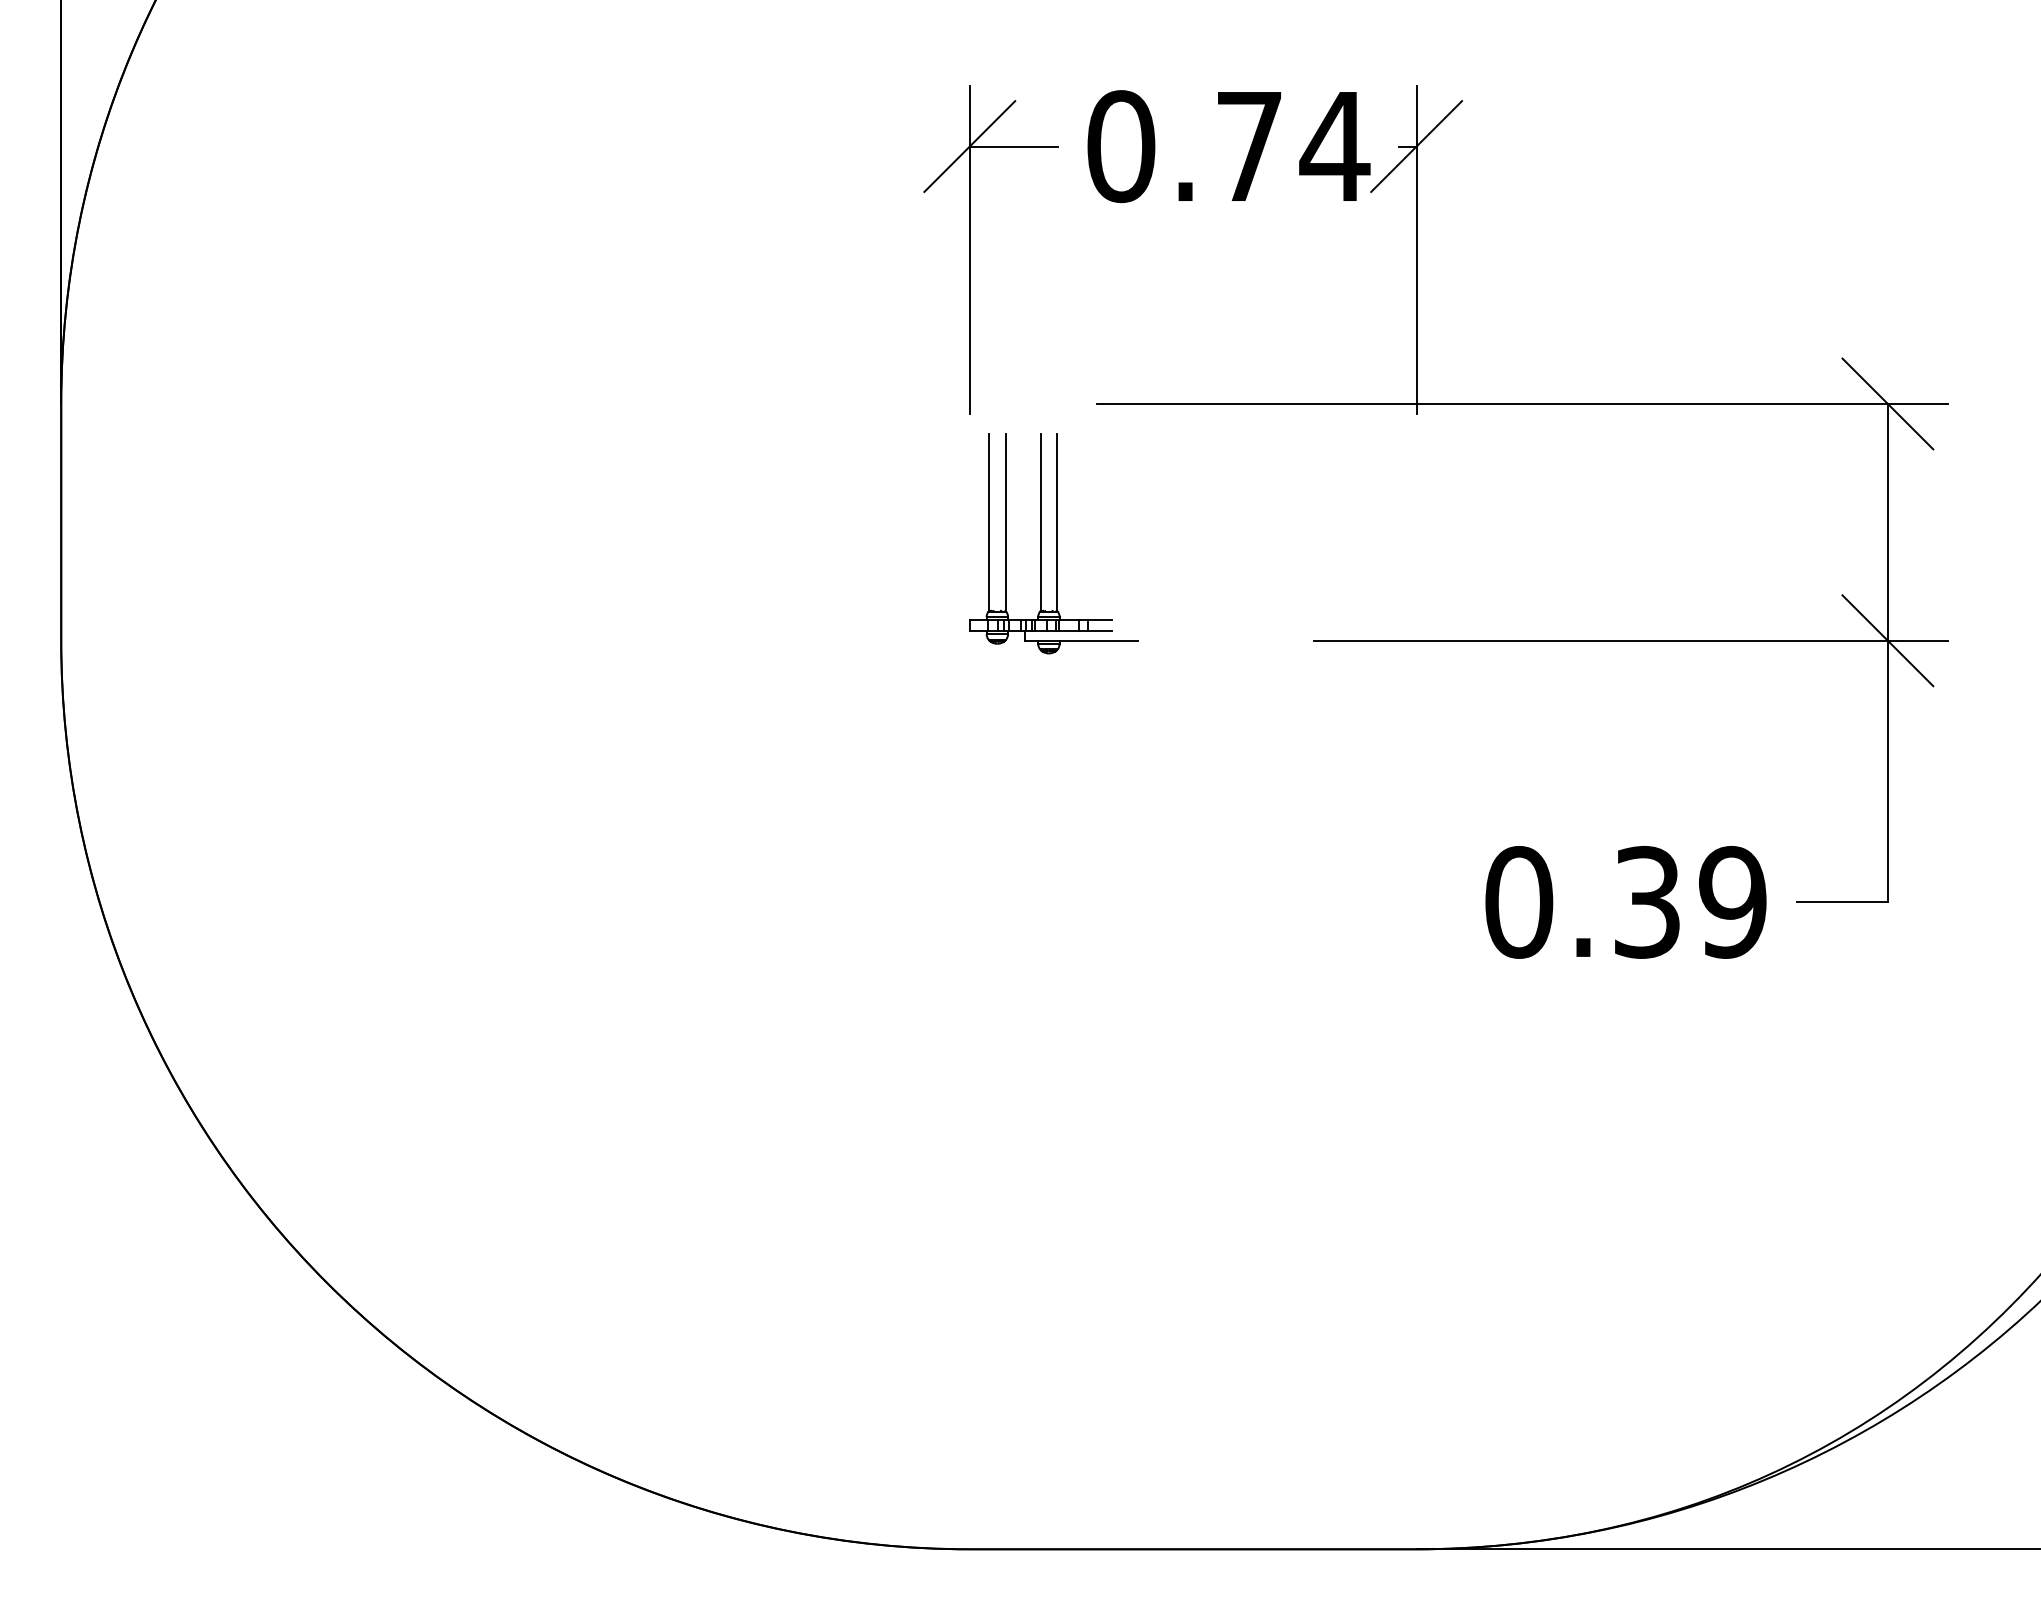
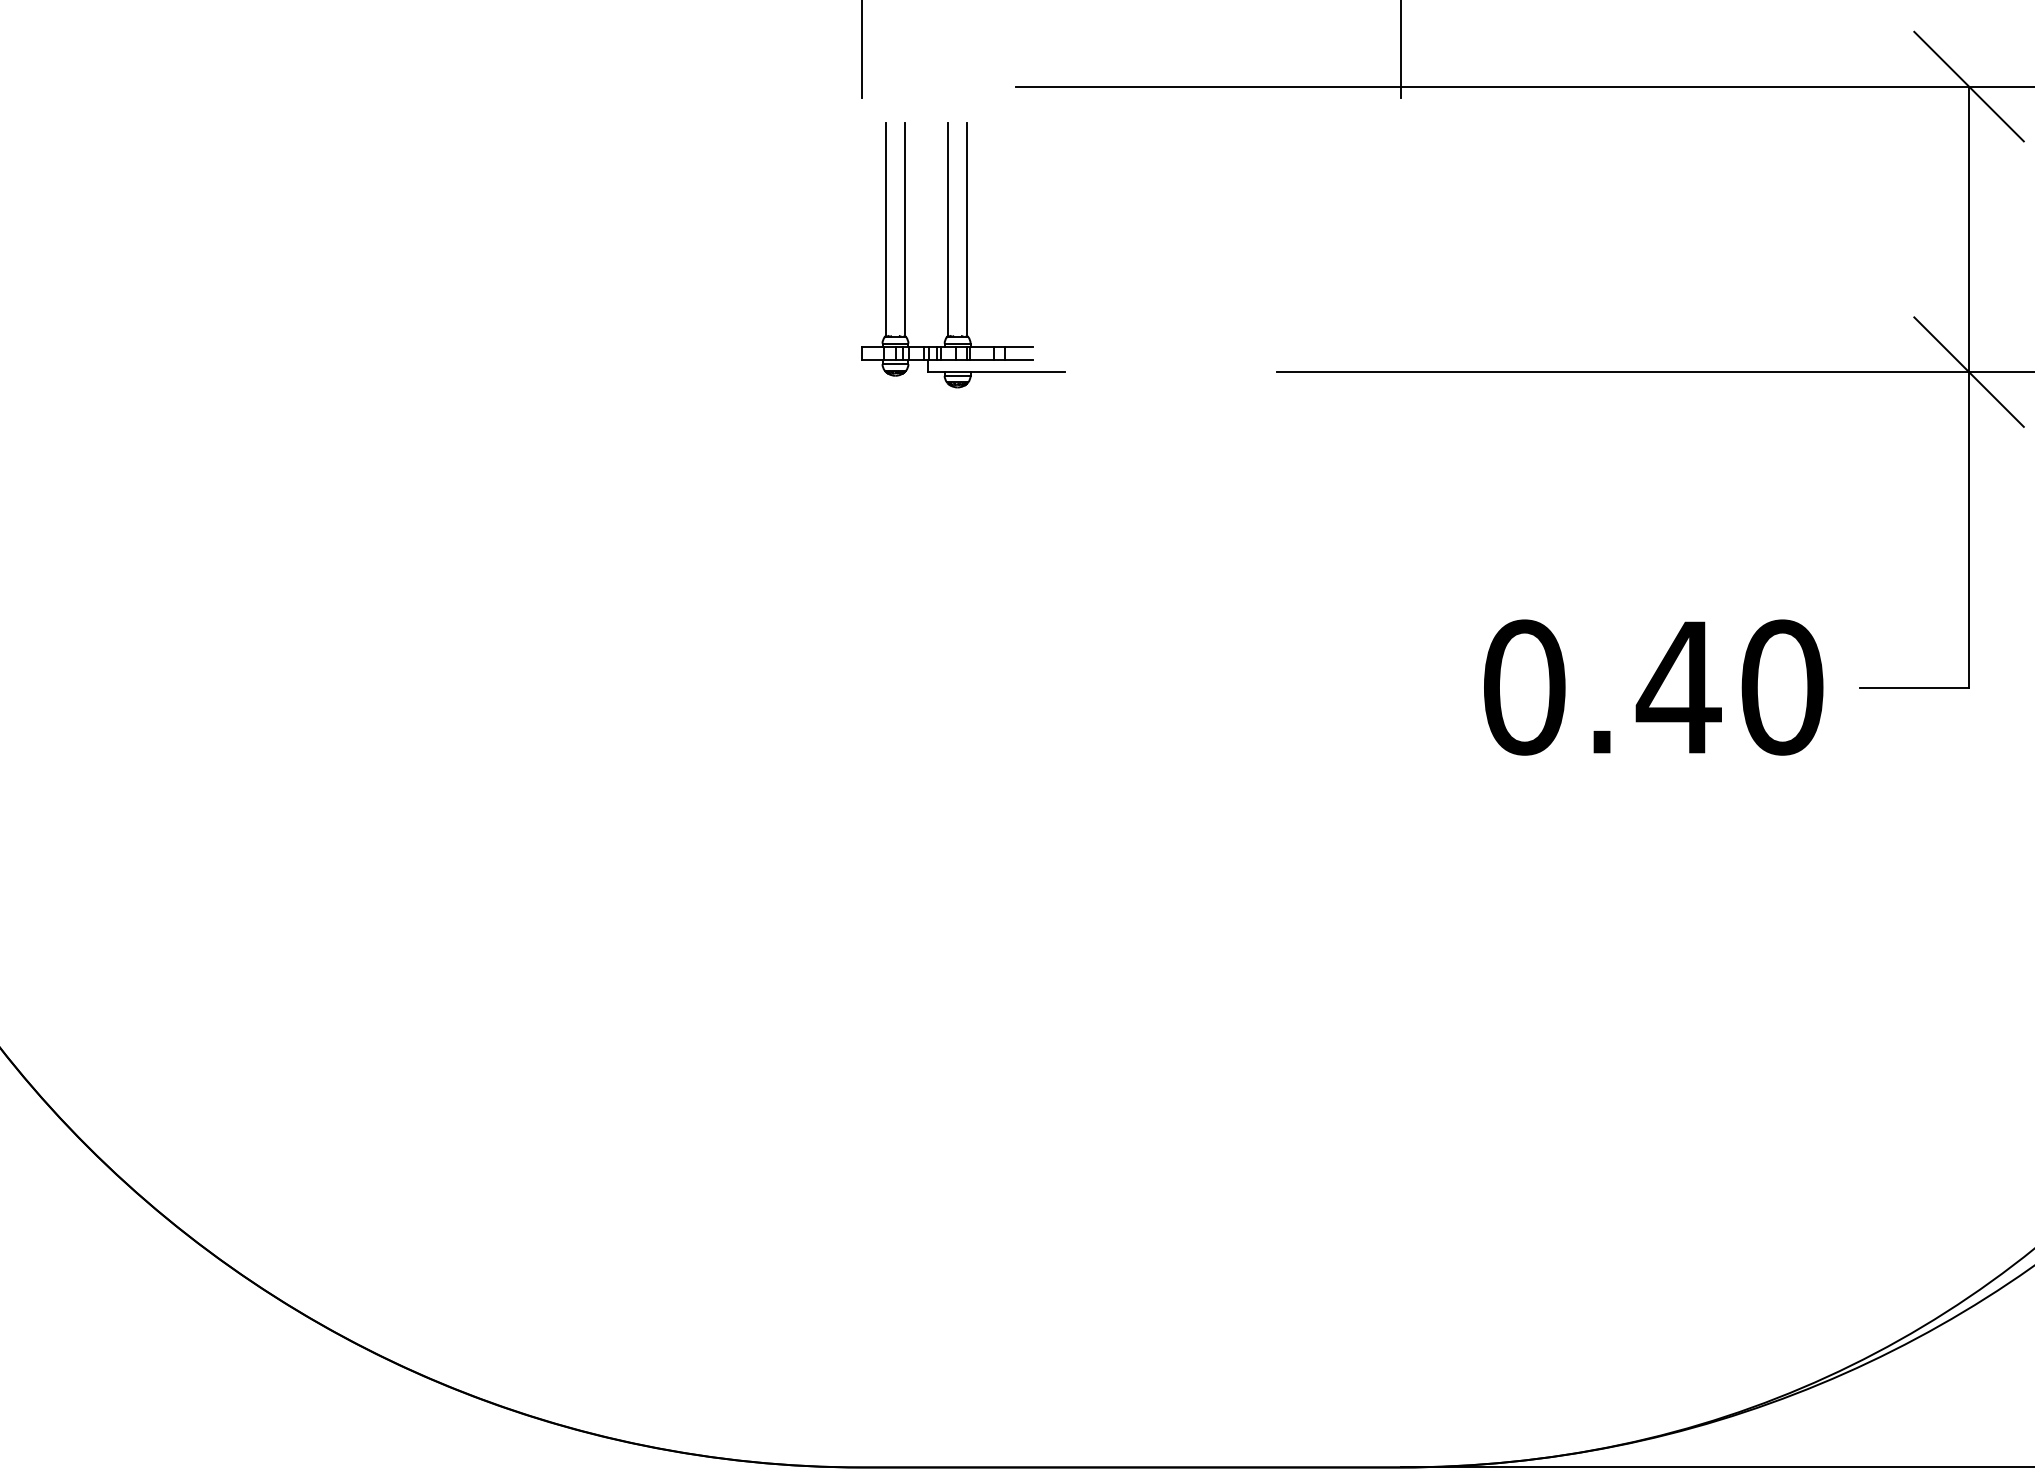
text: (1689, 902) -> (1729, 687), 0.39 -> 0.40

